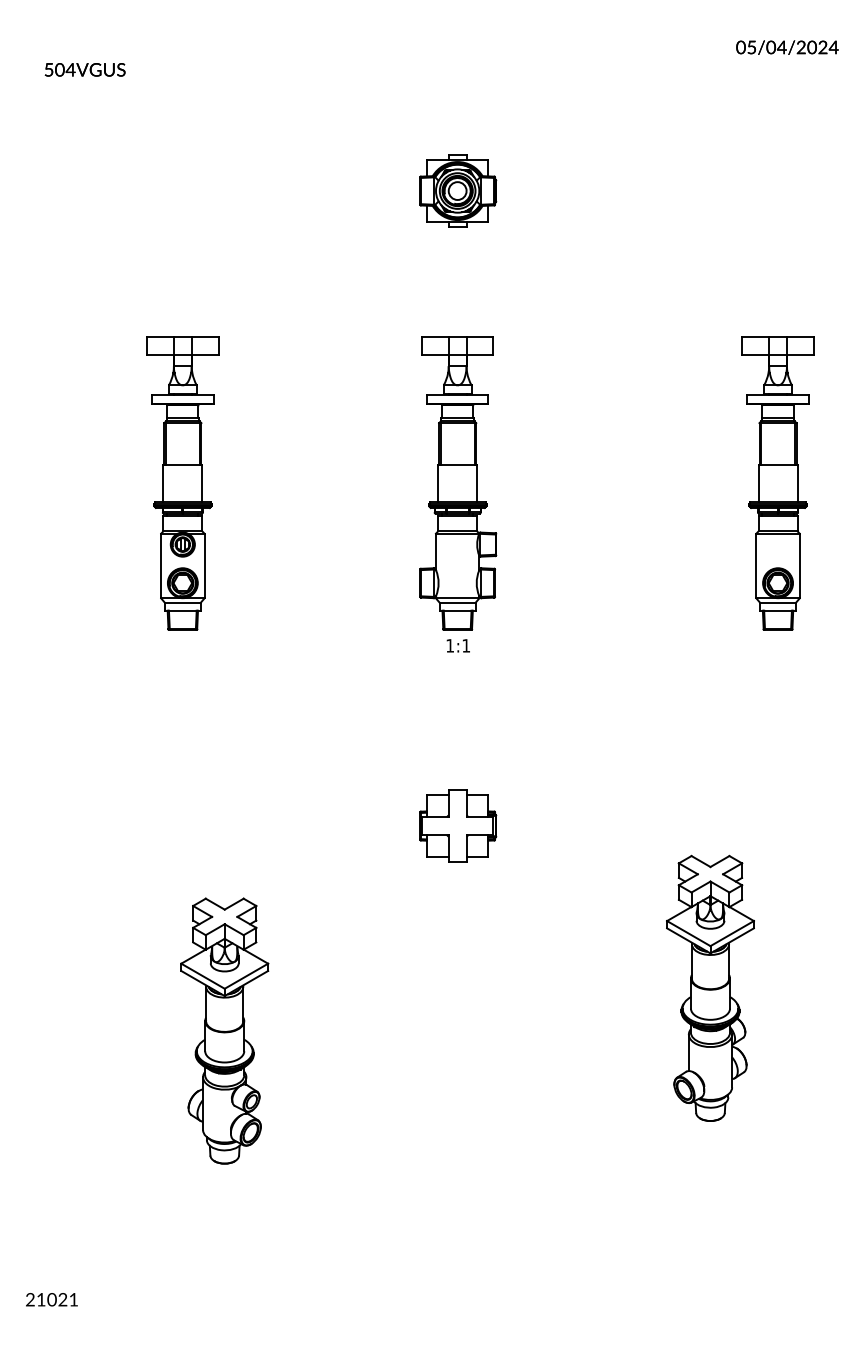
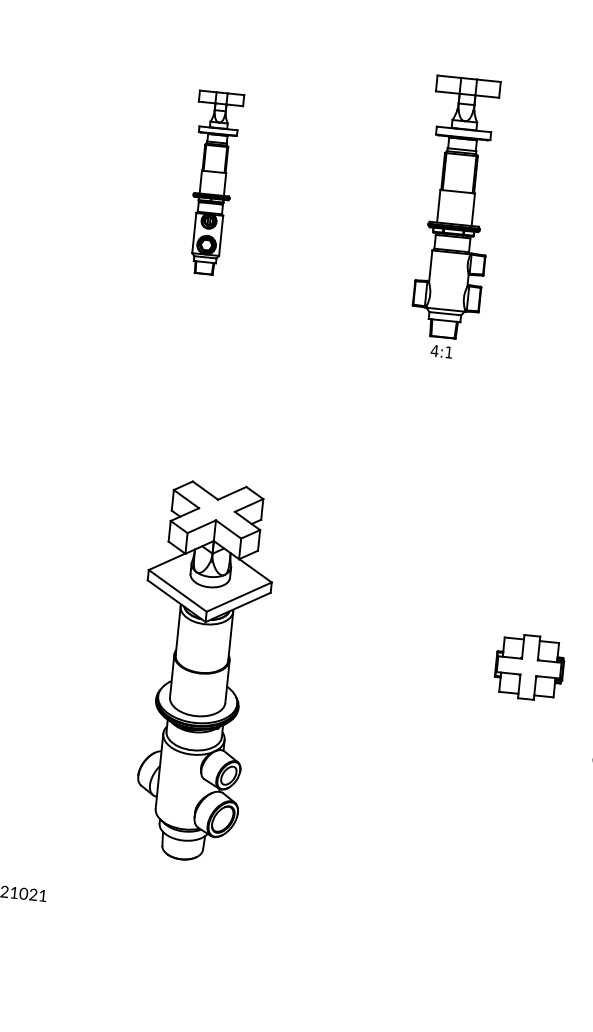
part: (182, 483) -> (212, 183), size x0.7
text: (449, 645) -> (434, 350), 1:1 -> 4:1
part: (458, 825) -> (529, 666), moved
part: (224, 1030) -> (200, 671), size x1.6

